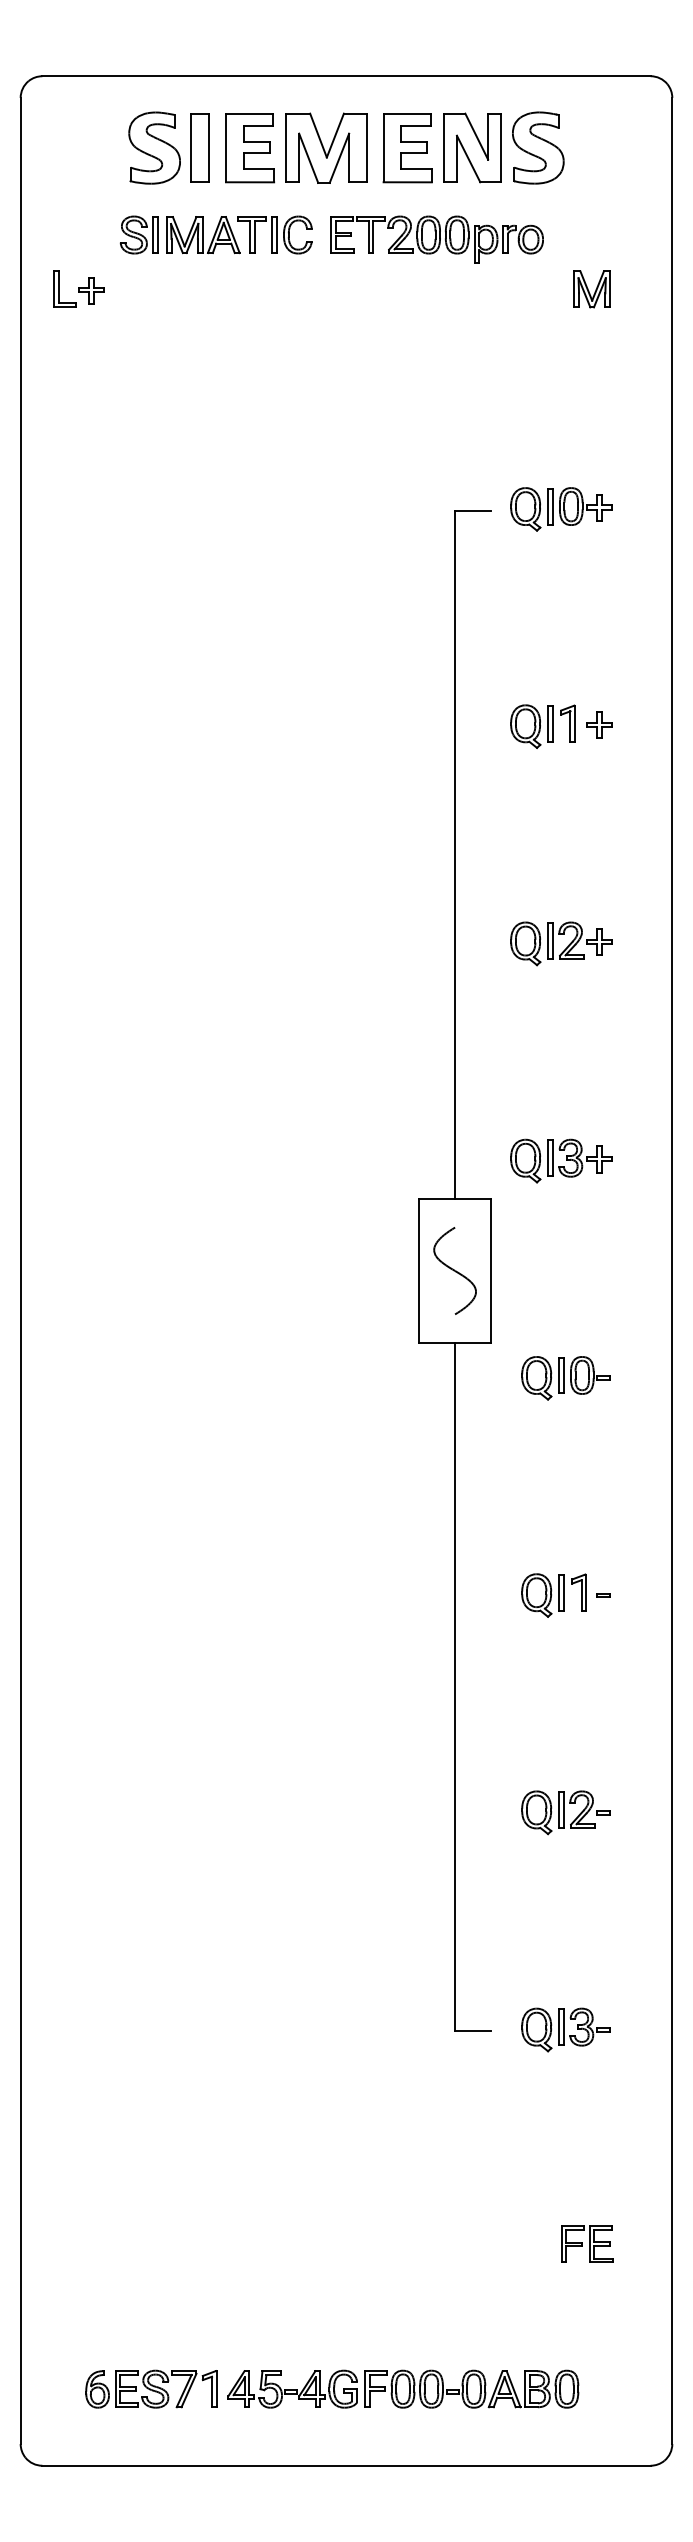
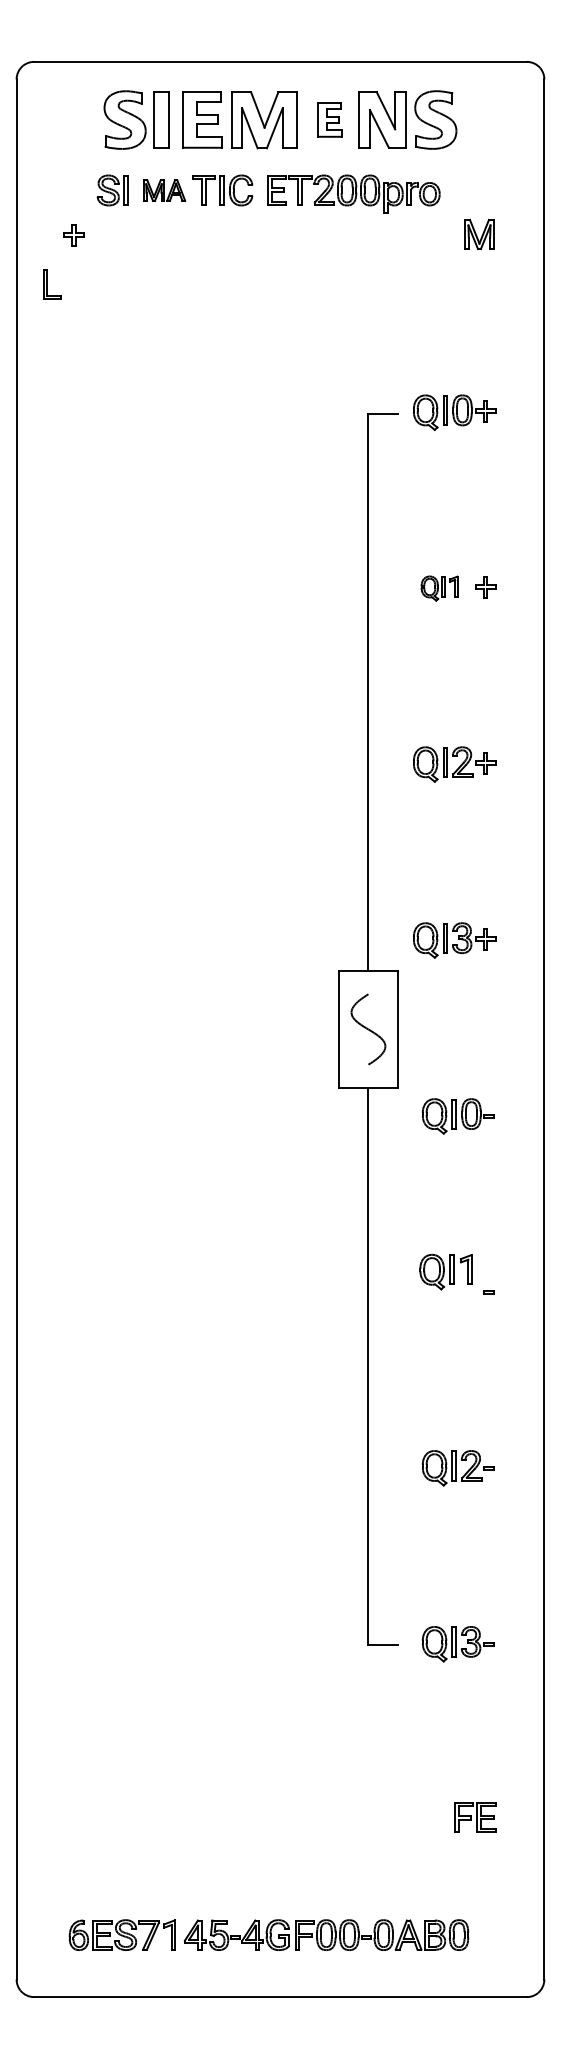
part: (407, 148) -> (329, 120), size x0.6
part: (203, 235) -> (164, 190), size x0.7
part: (64, 288) -> (52, 283), moved
part: (542, 726) -> (439, 588), size x0.7
part: (553, 1595) -> (445, 1272), moved

